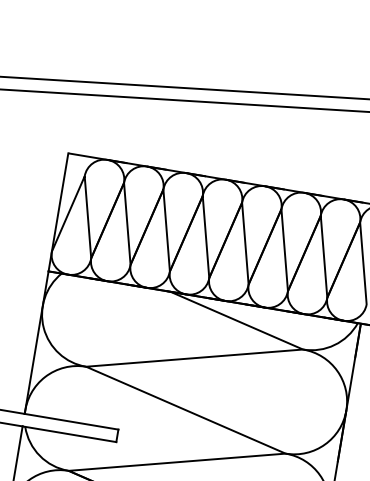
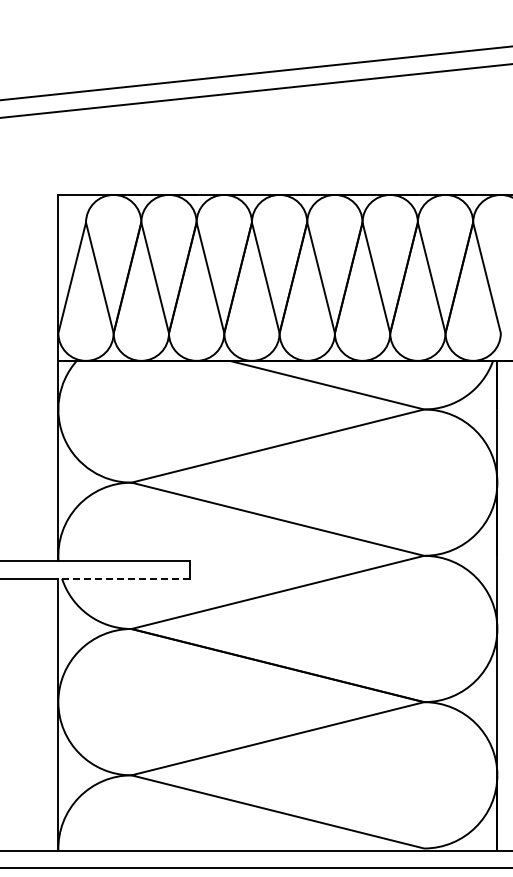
line: (69, 434) -> (124, 578), solid -> dashed

